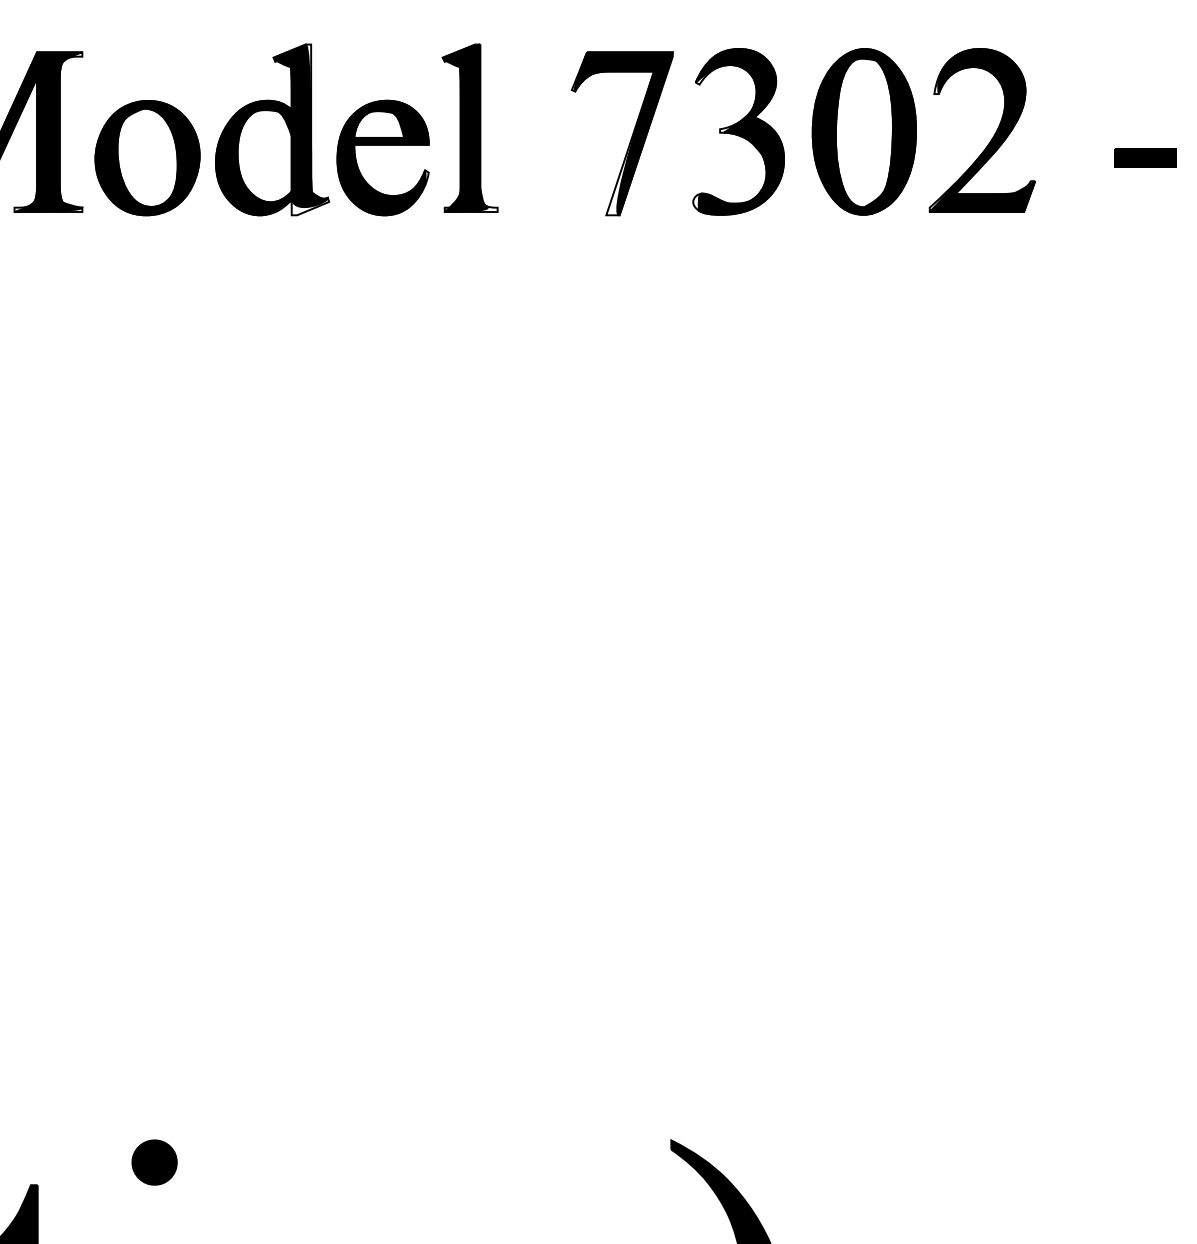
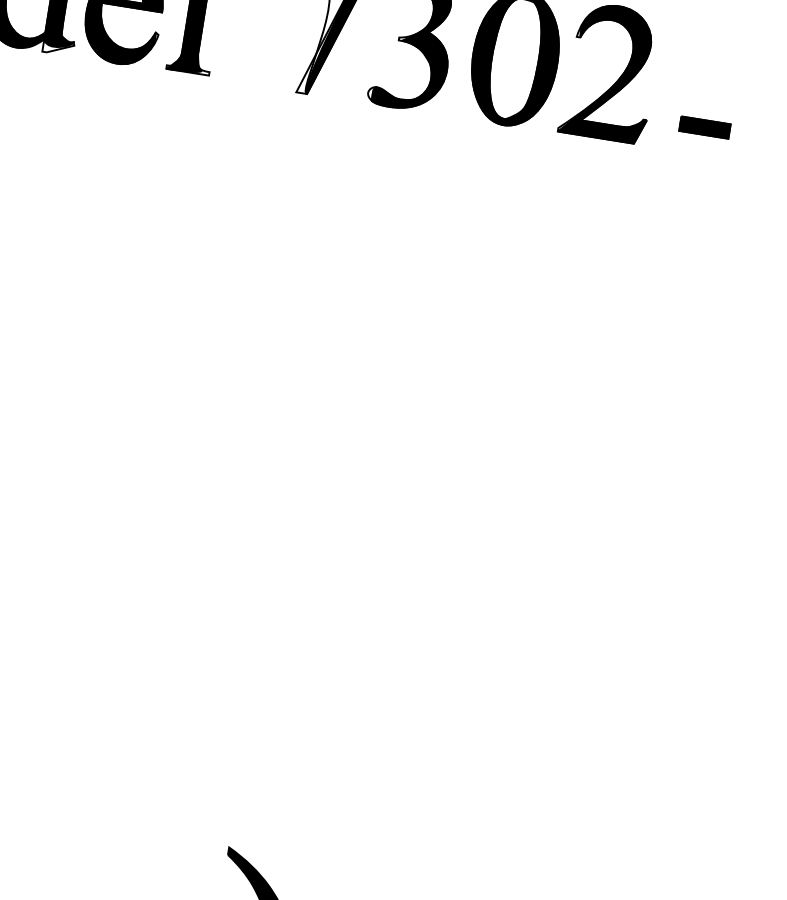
part: (1145, 157) -> (704, 127), moved

